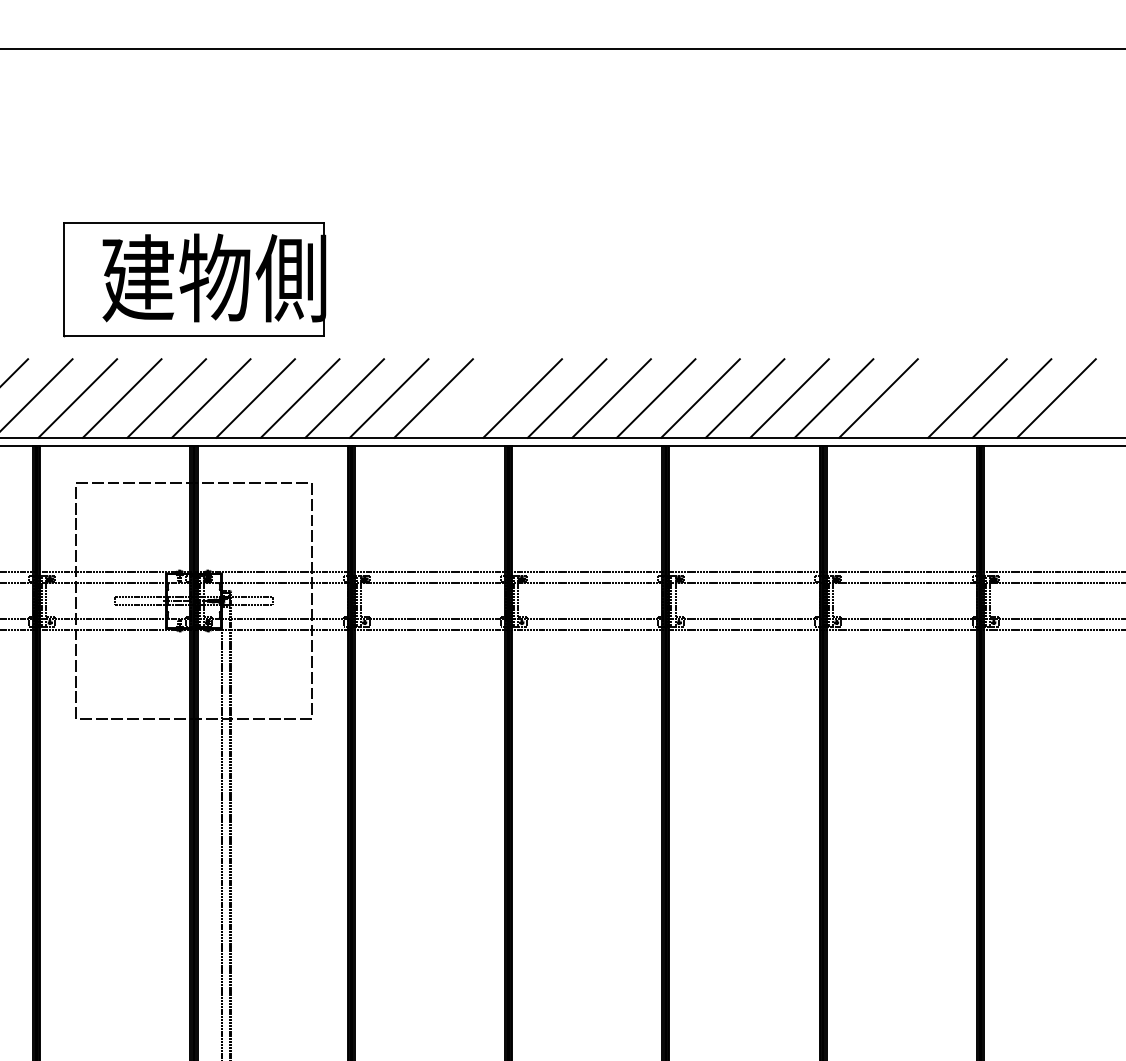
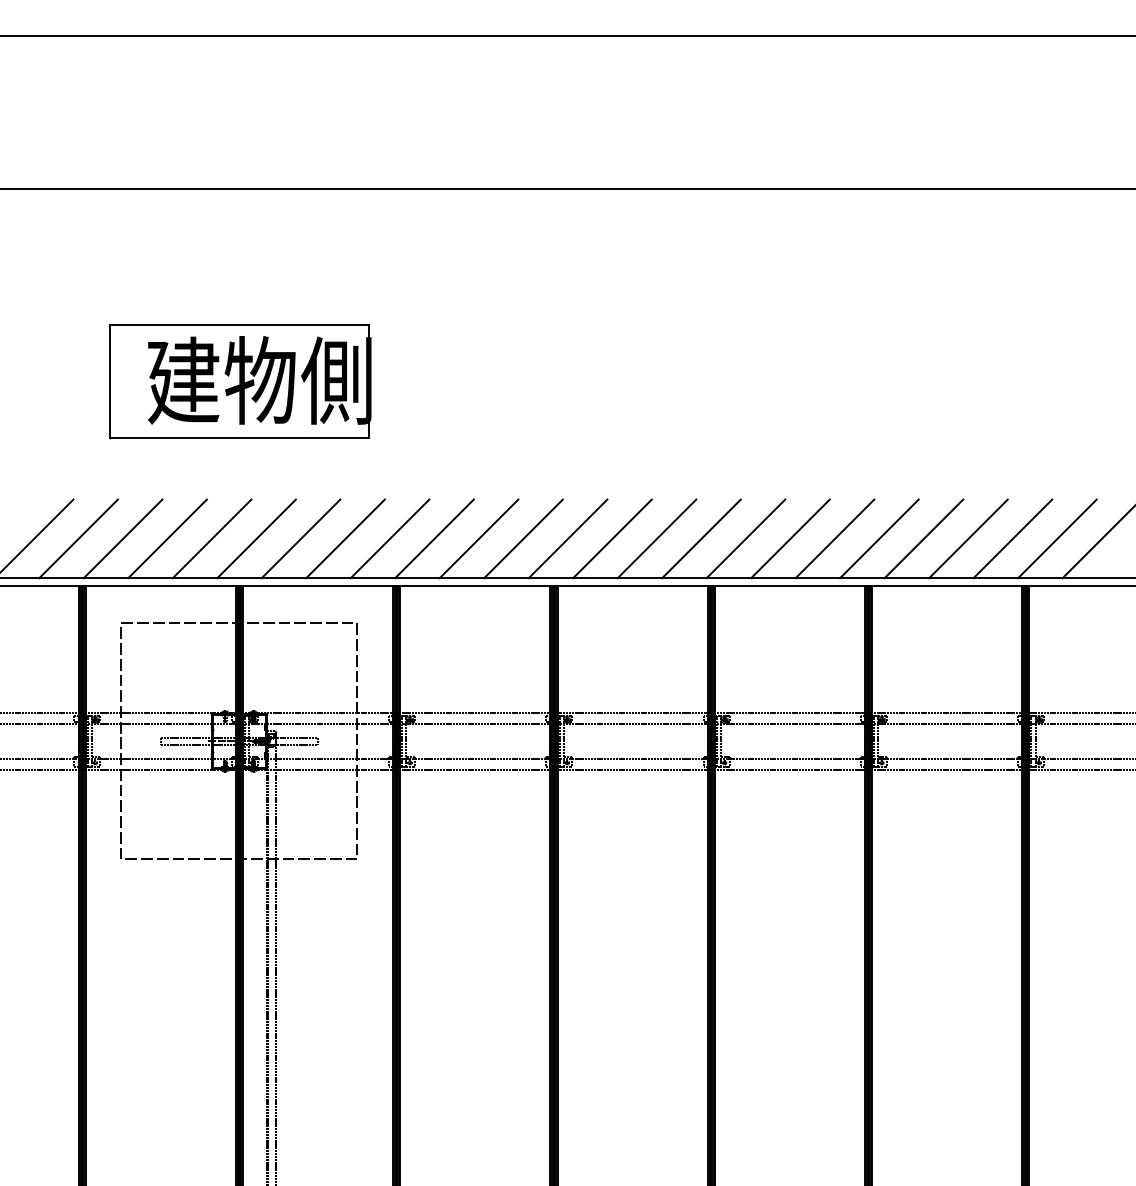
part: (195, 279) -> (240, 381), moved
line: (478, 398) -> (523, 538), added
line: (923, 398) -> (968, 538), added

